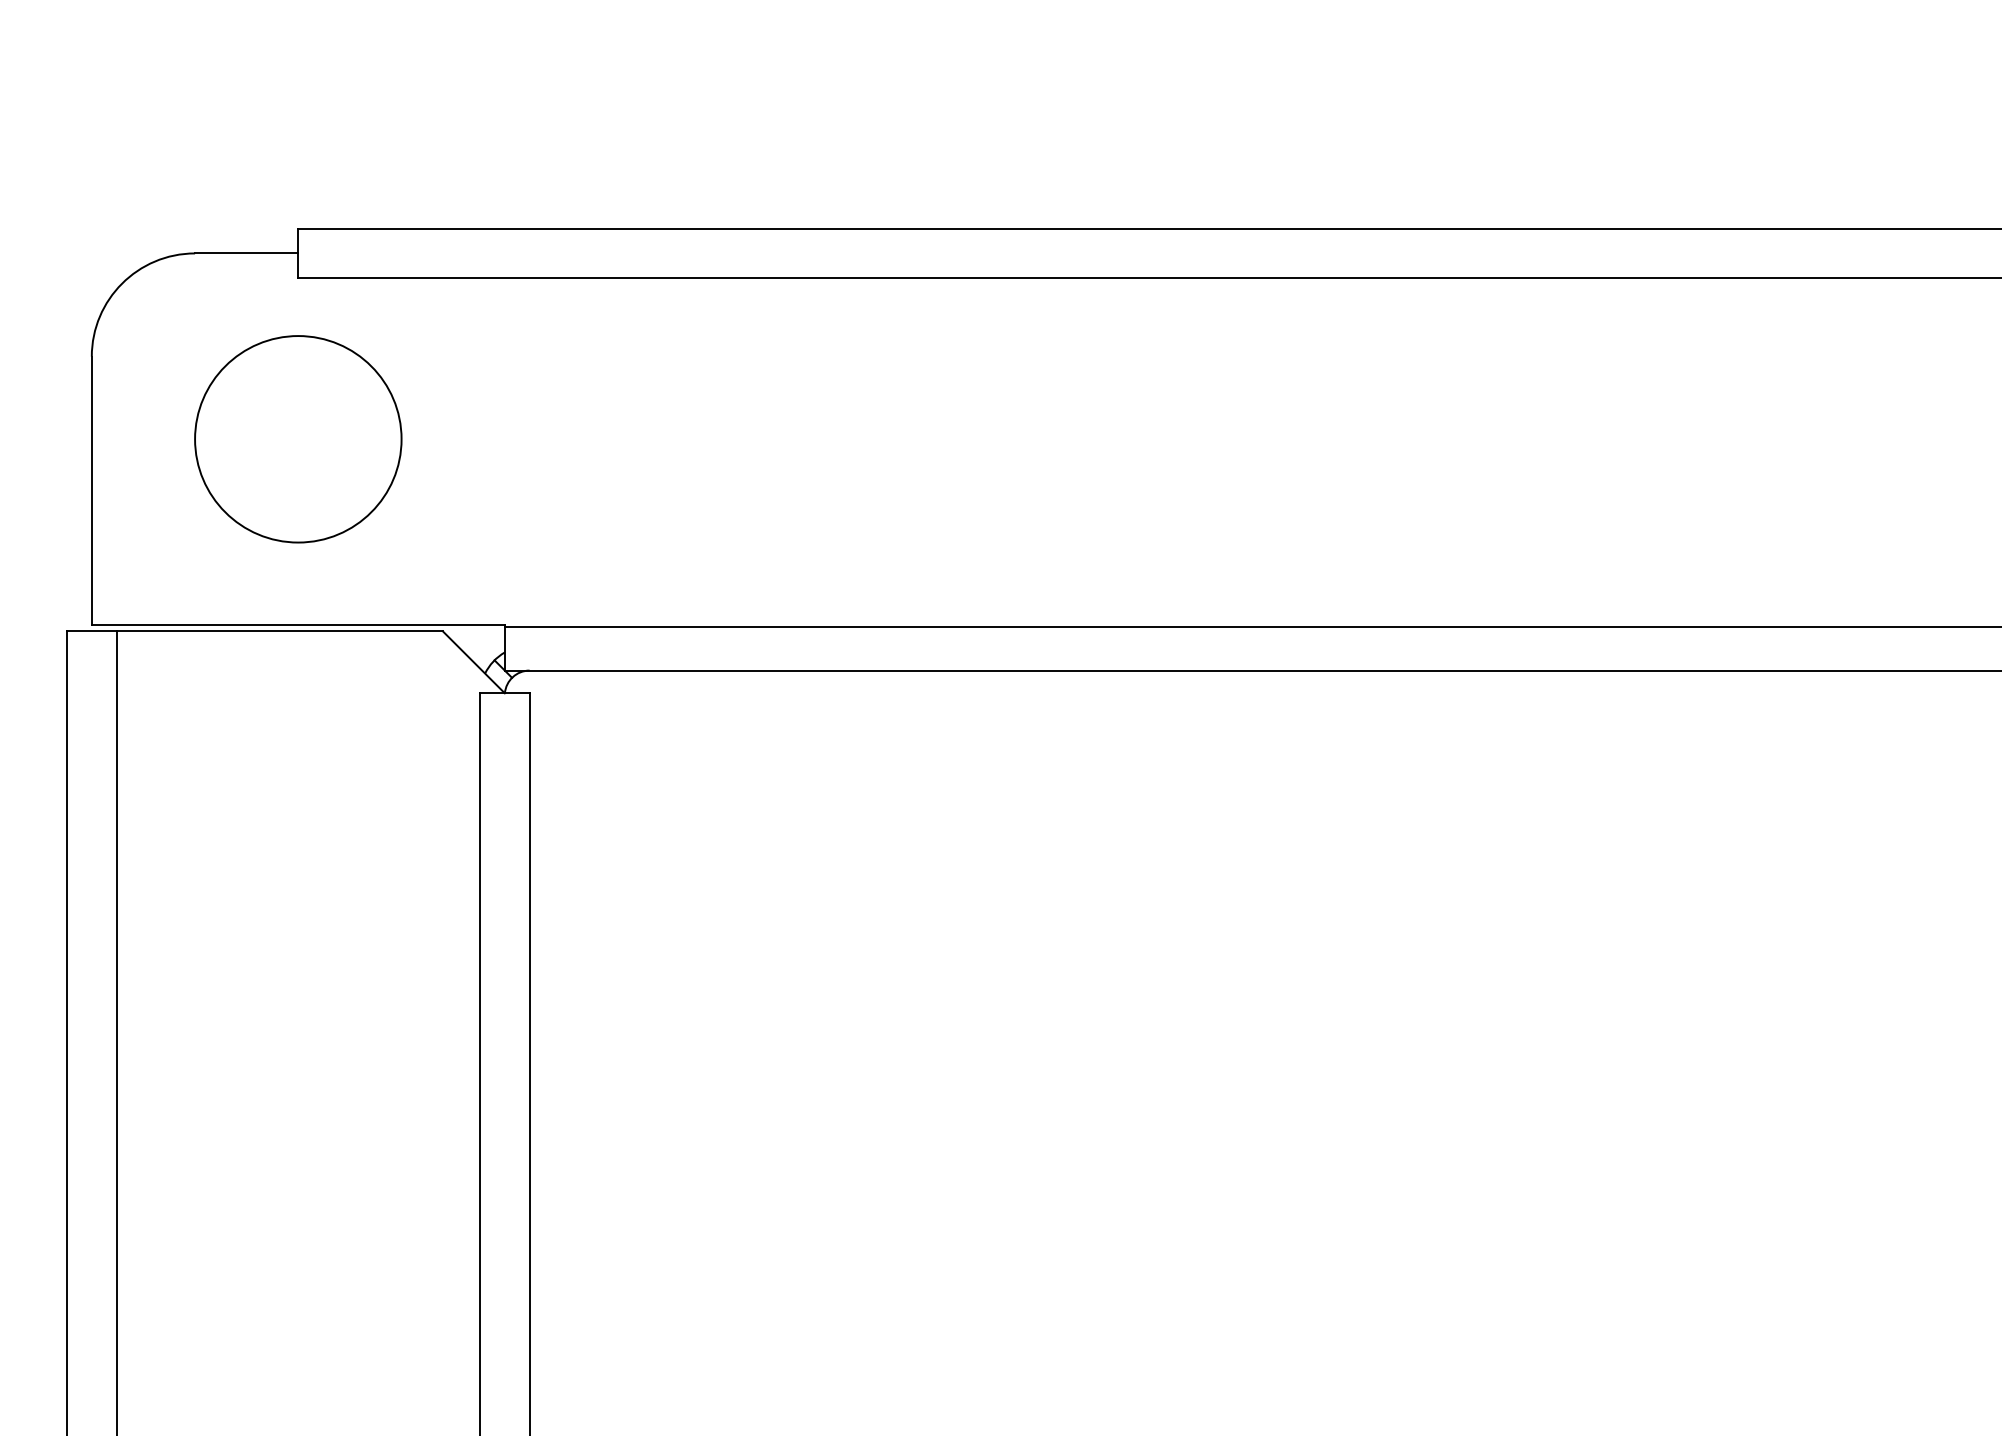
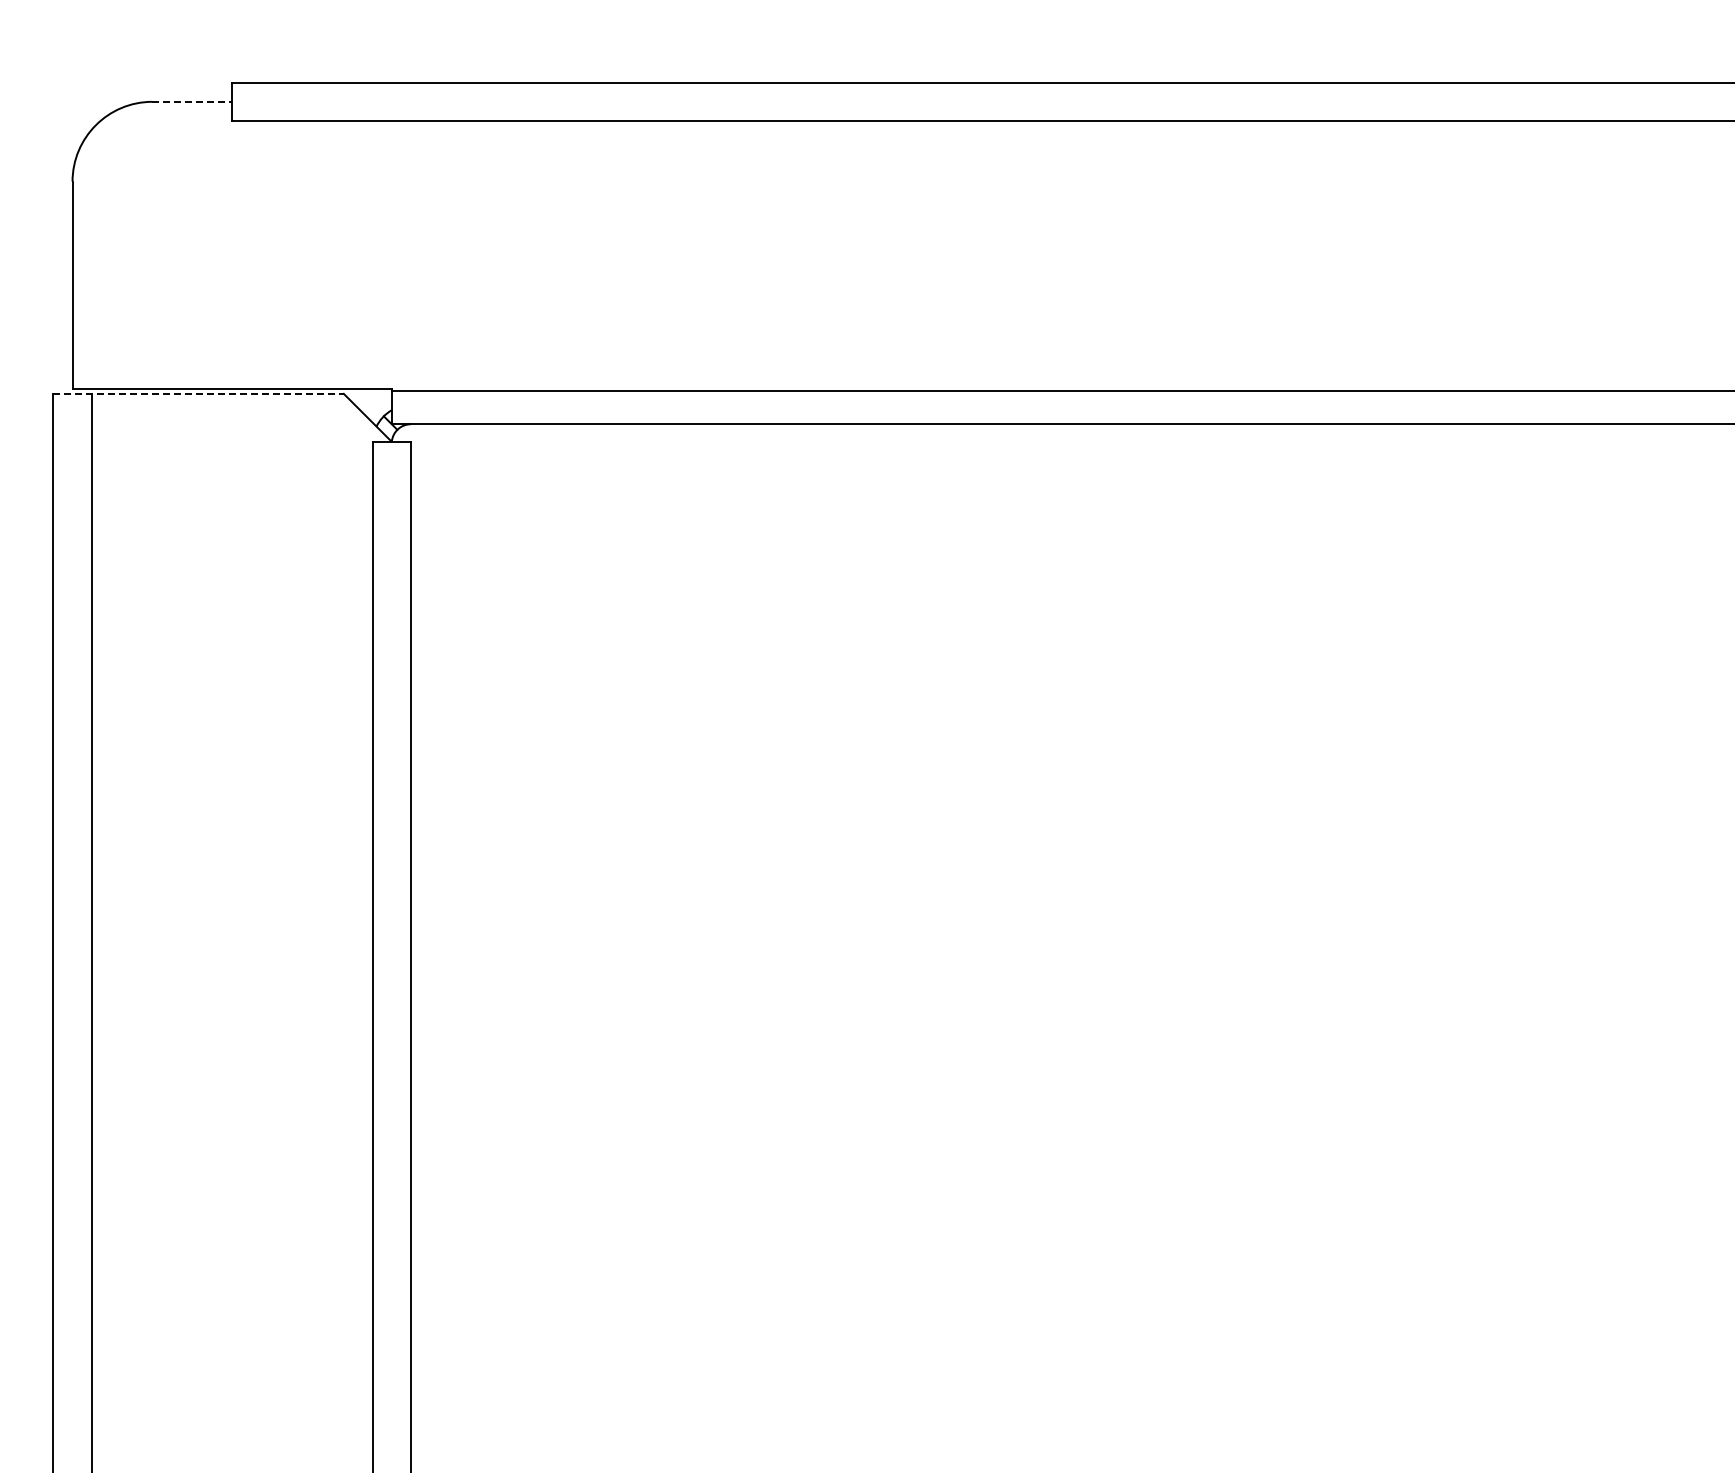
line: (247, 253) -> (192, 101), solid -> dashed
circle: (297, 439) -> (231, 245), removed
line: (256, 630) -> (199, 393), solid -> dashed

